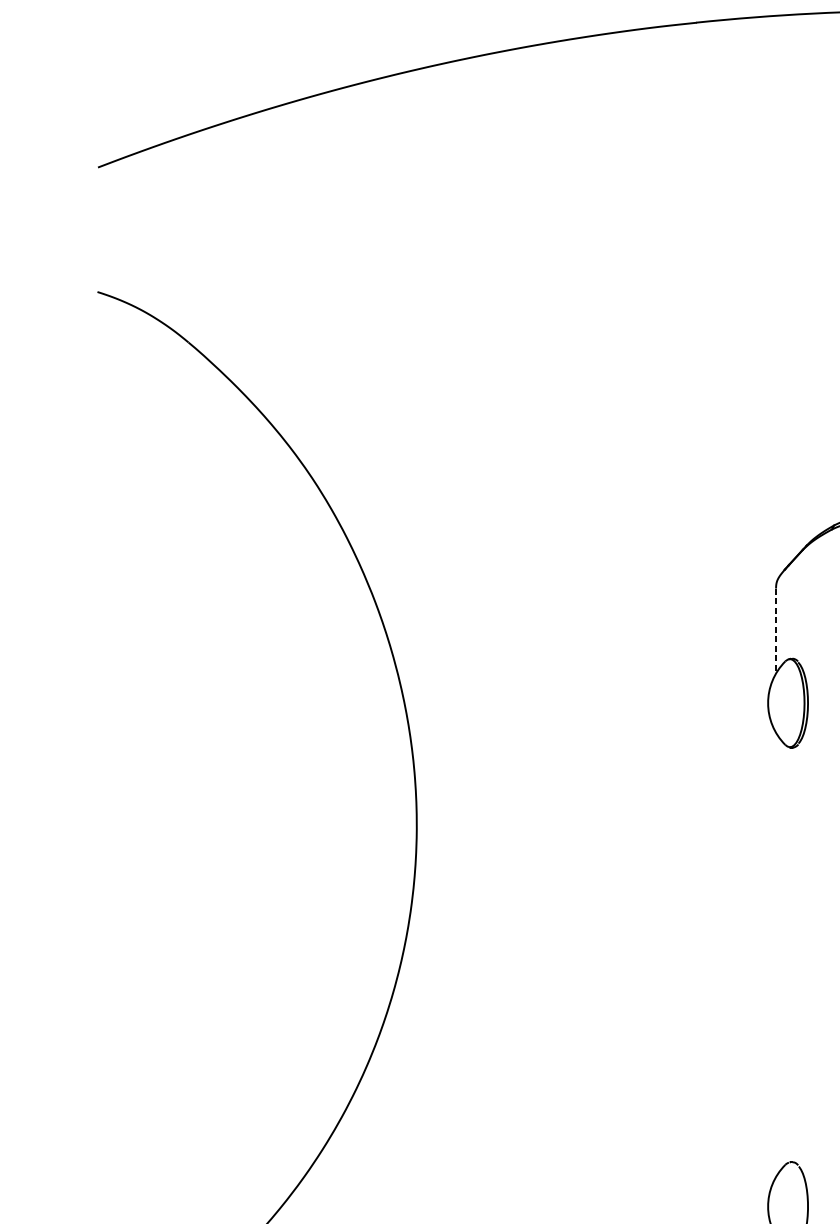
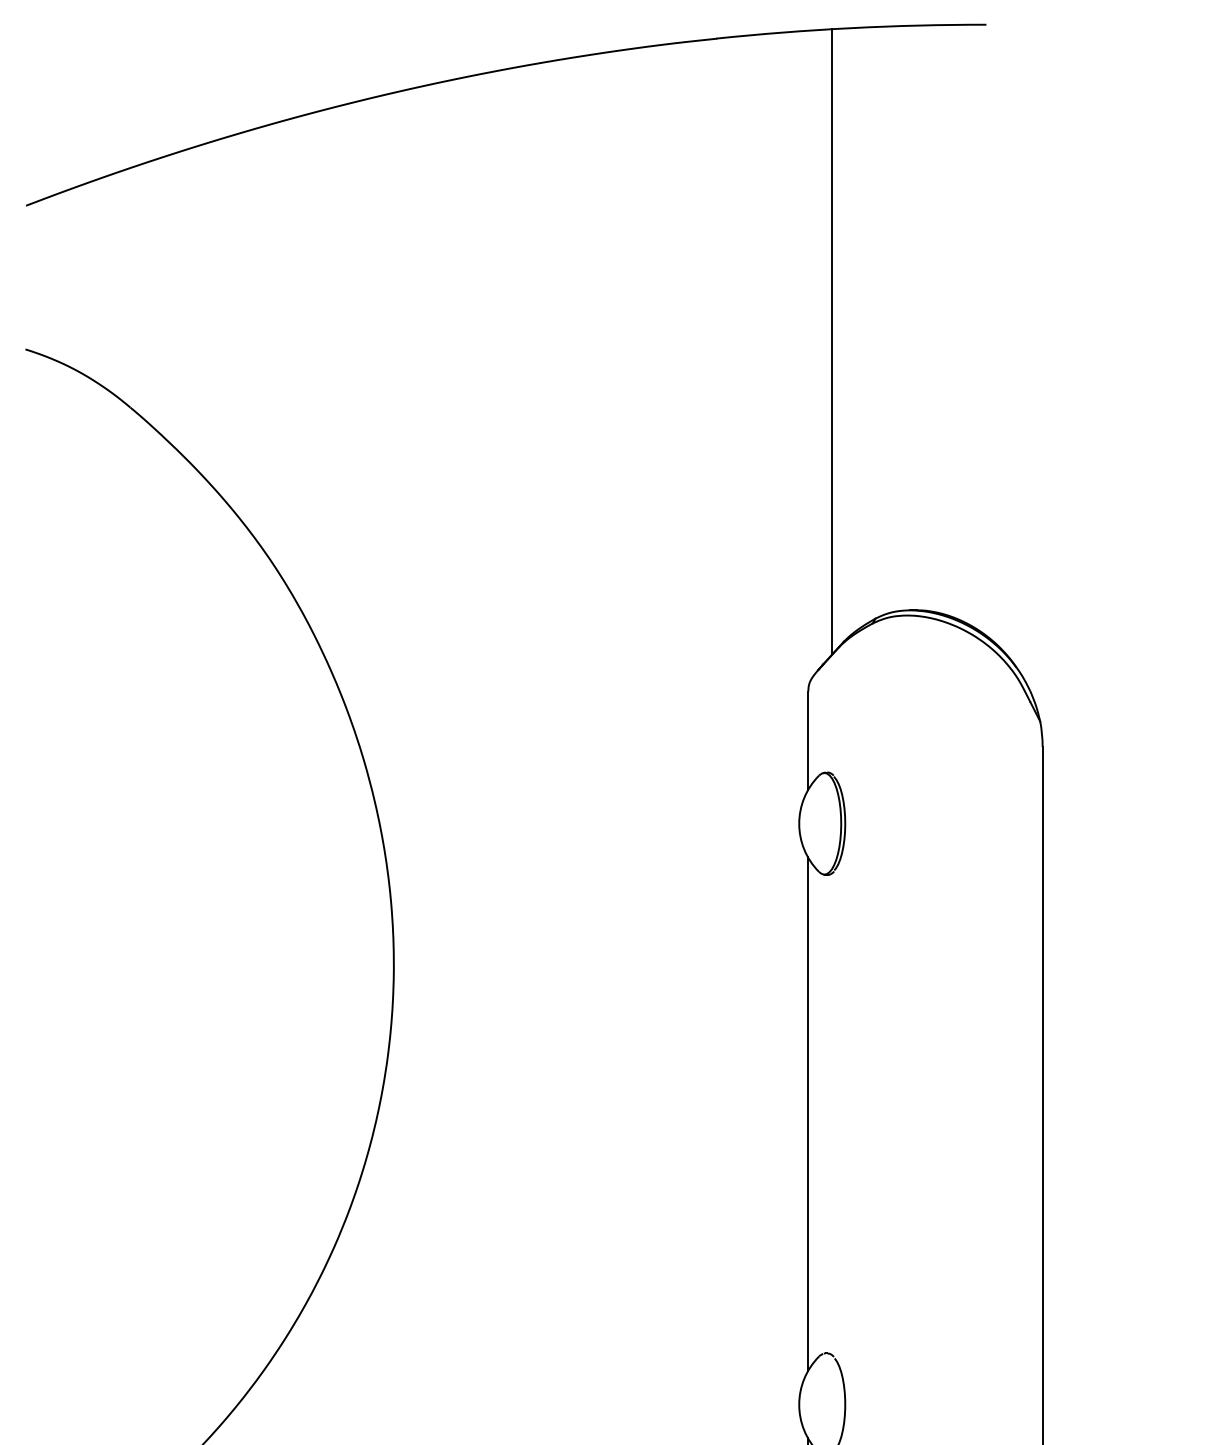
line: (796, 285) -> (832, 341), added
line: (776, 631) -> (808, 741), dashed -> solid
line: (776, 955) -> (808, 1114), added

